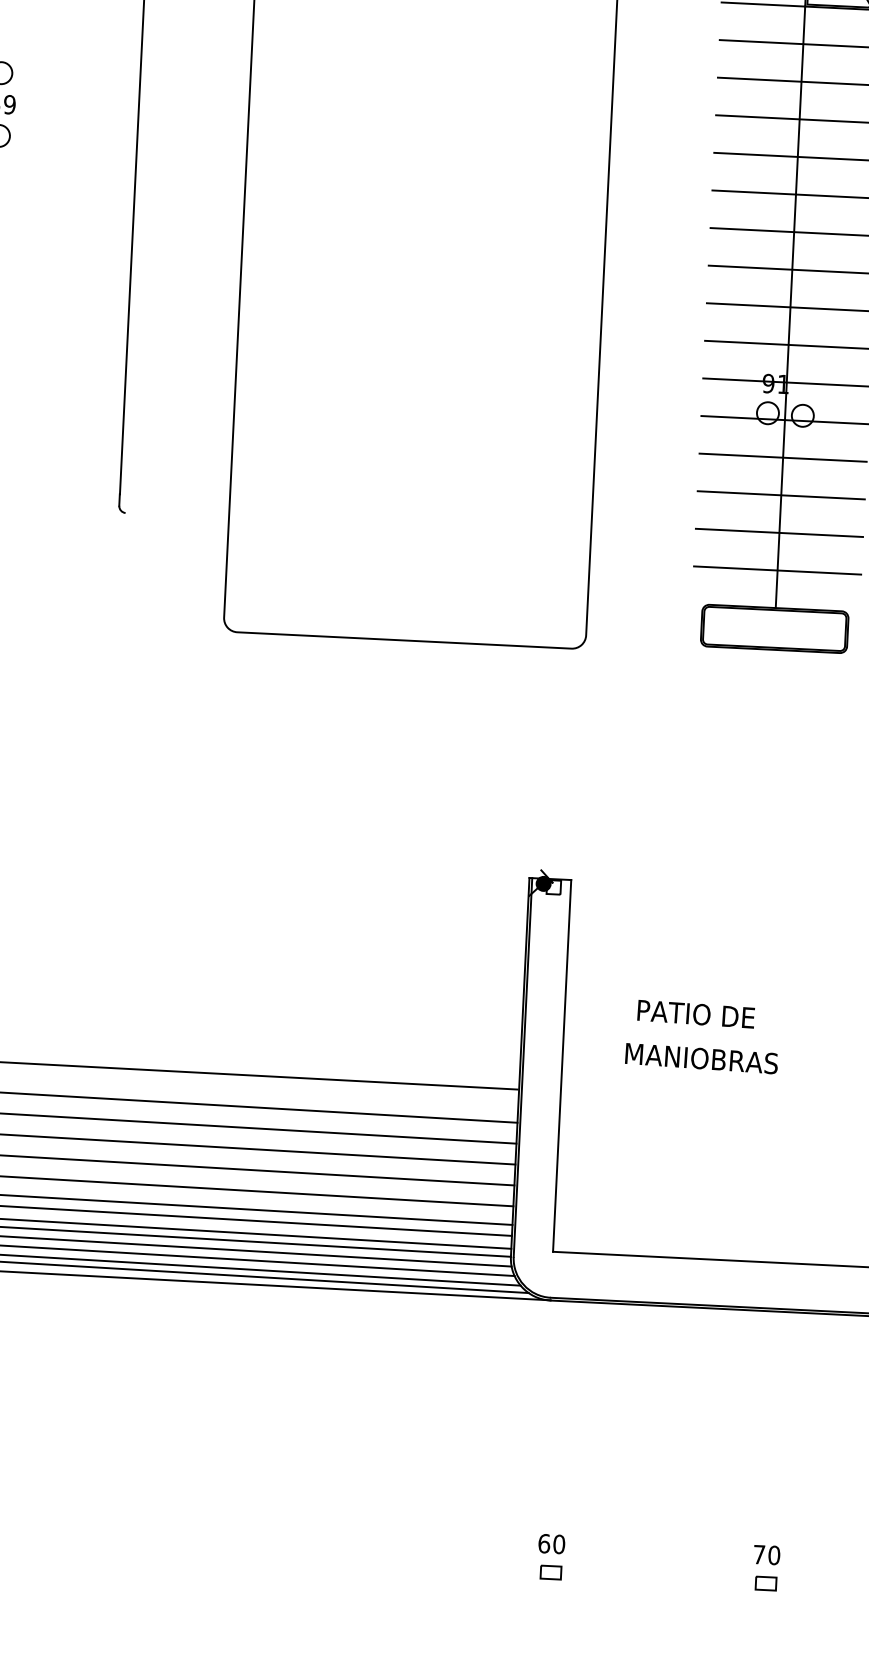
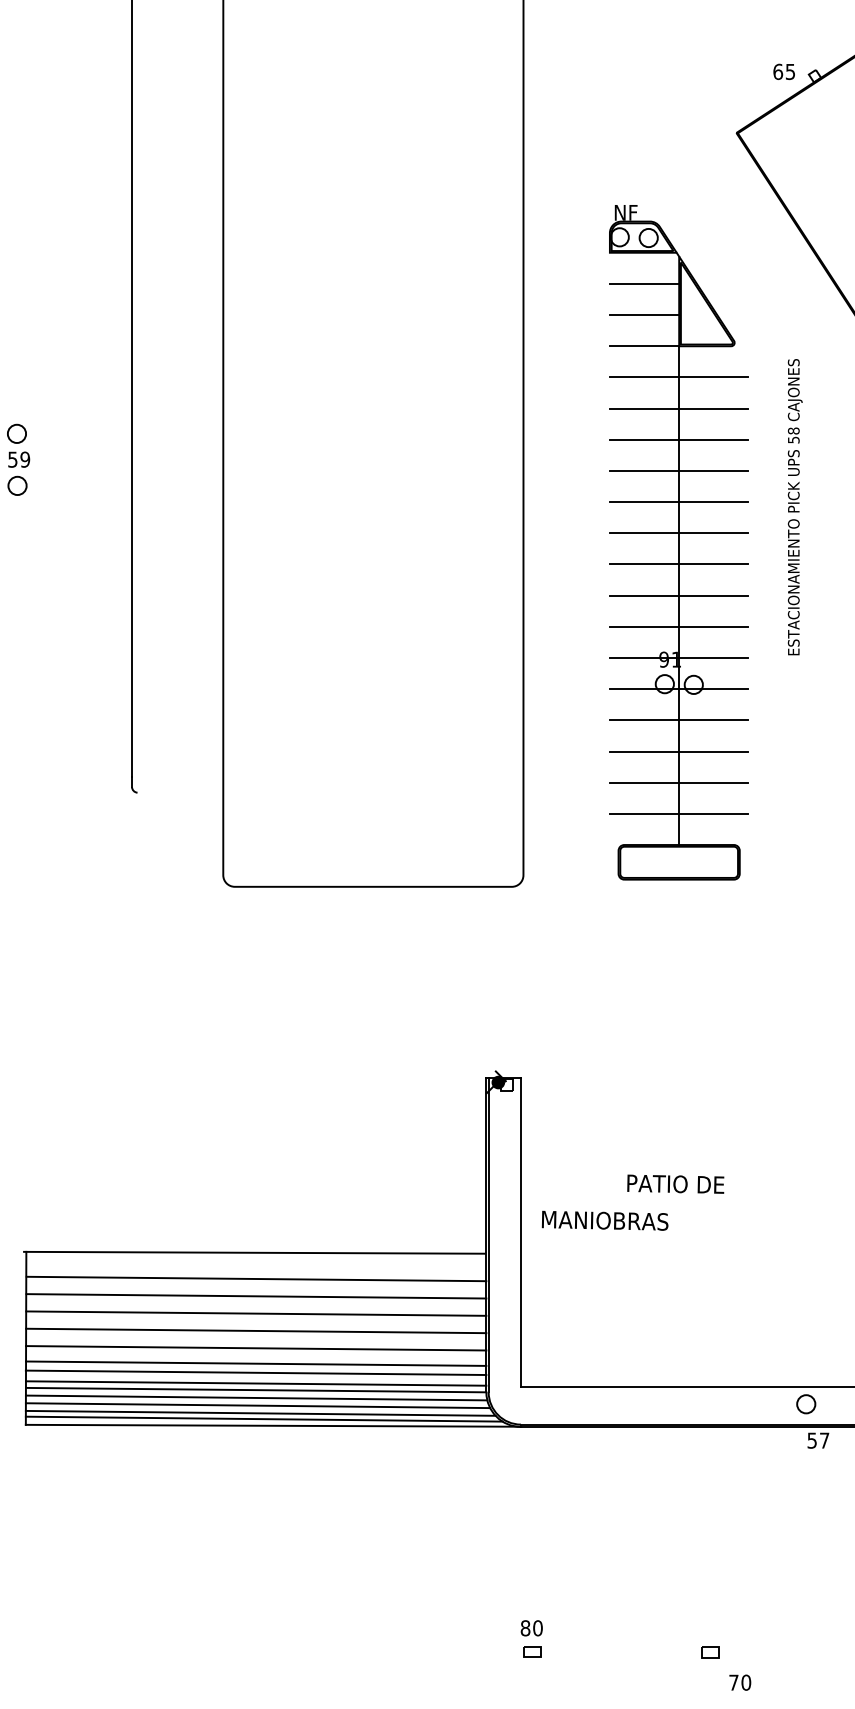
text: (695, 1013) -> (675, 1183), moved
text: (700, 1058) -> (604, 1220), moved
text: (544, 1543) -> (525, 1628), 60 -> 80
text: (767, 1554) -> (740, 1682), moved

